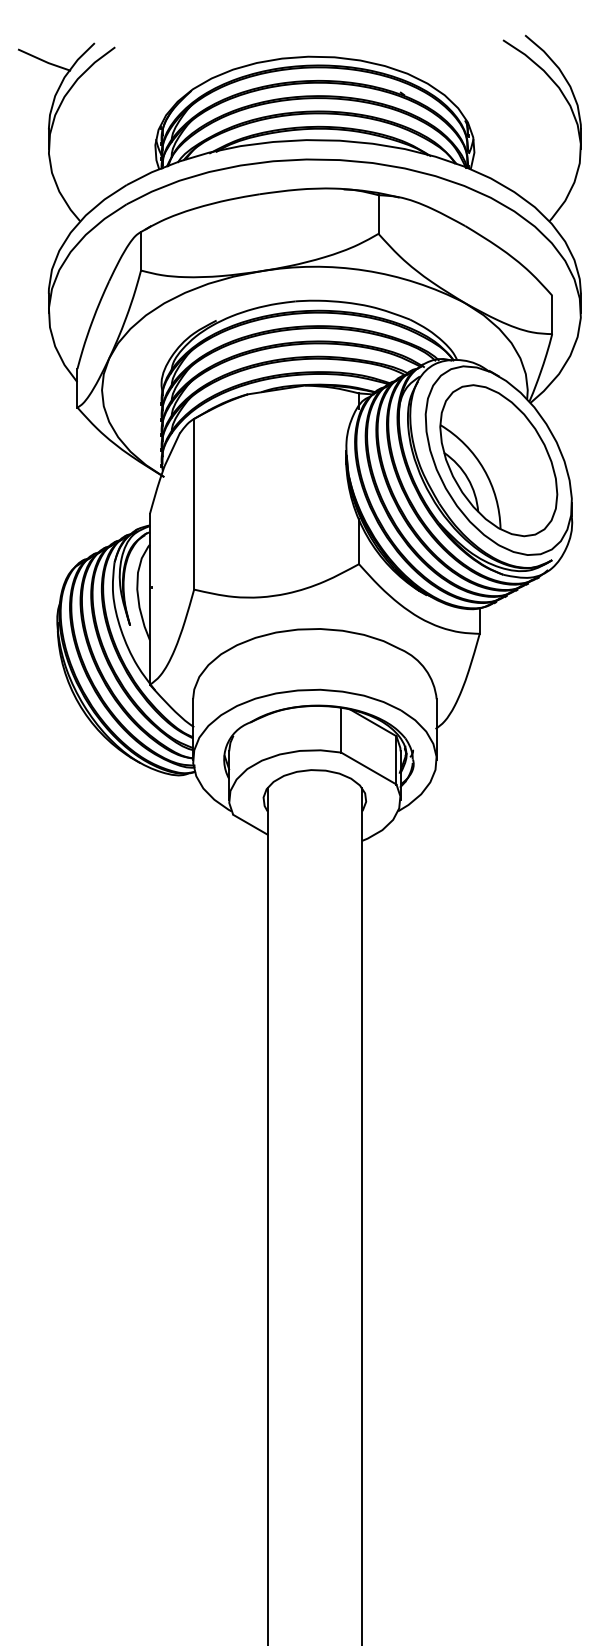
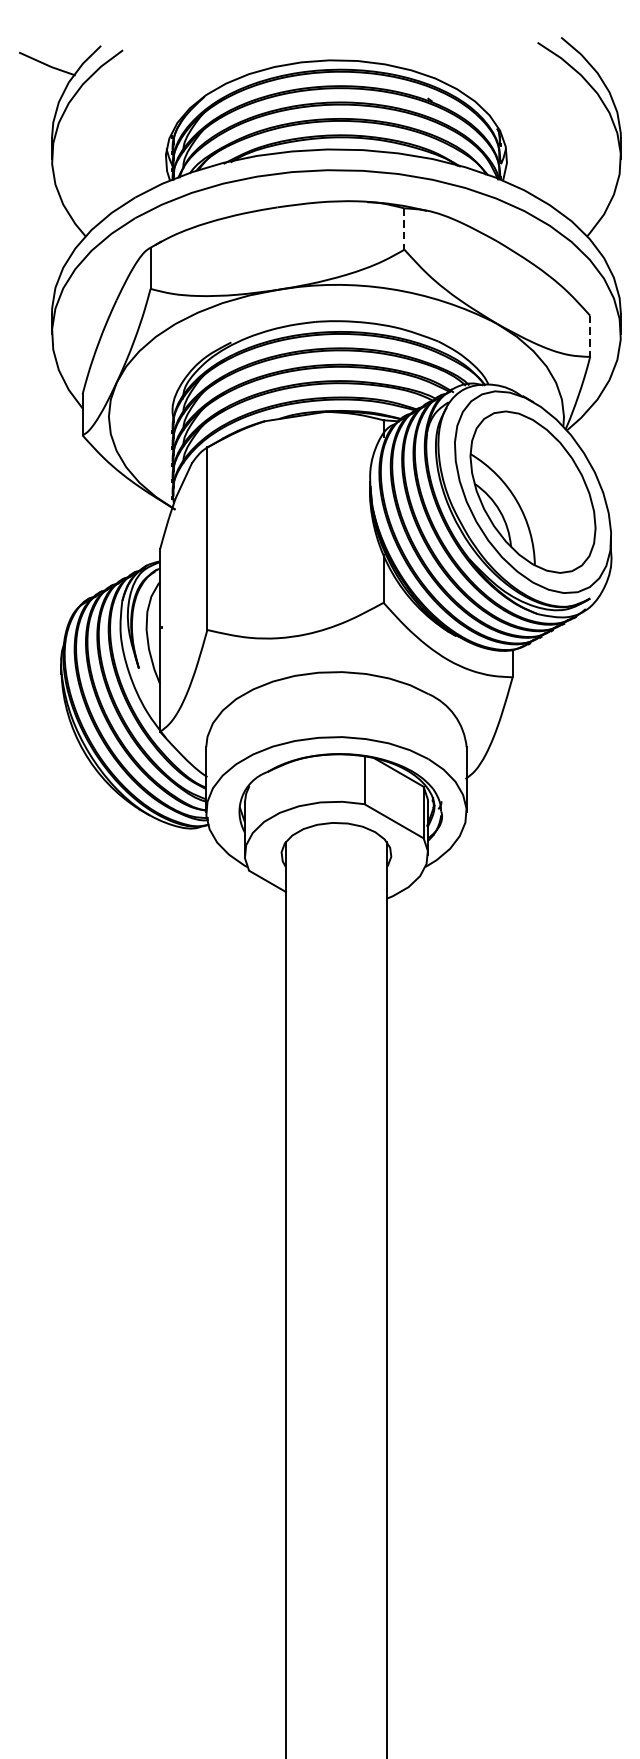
line: (378, 215) -> (404, 230), solid -> dashed
line: (552, 315) -> (590, 336), solid -> dashed

